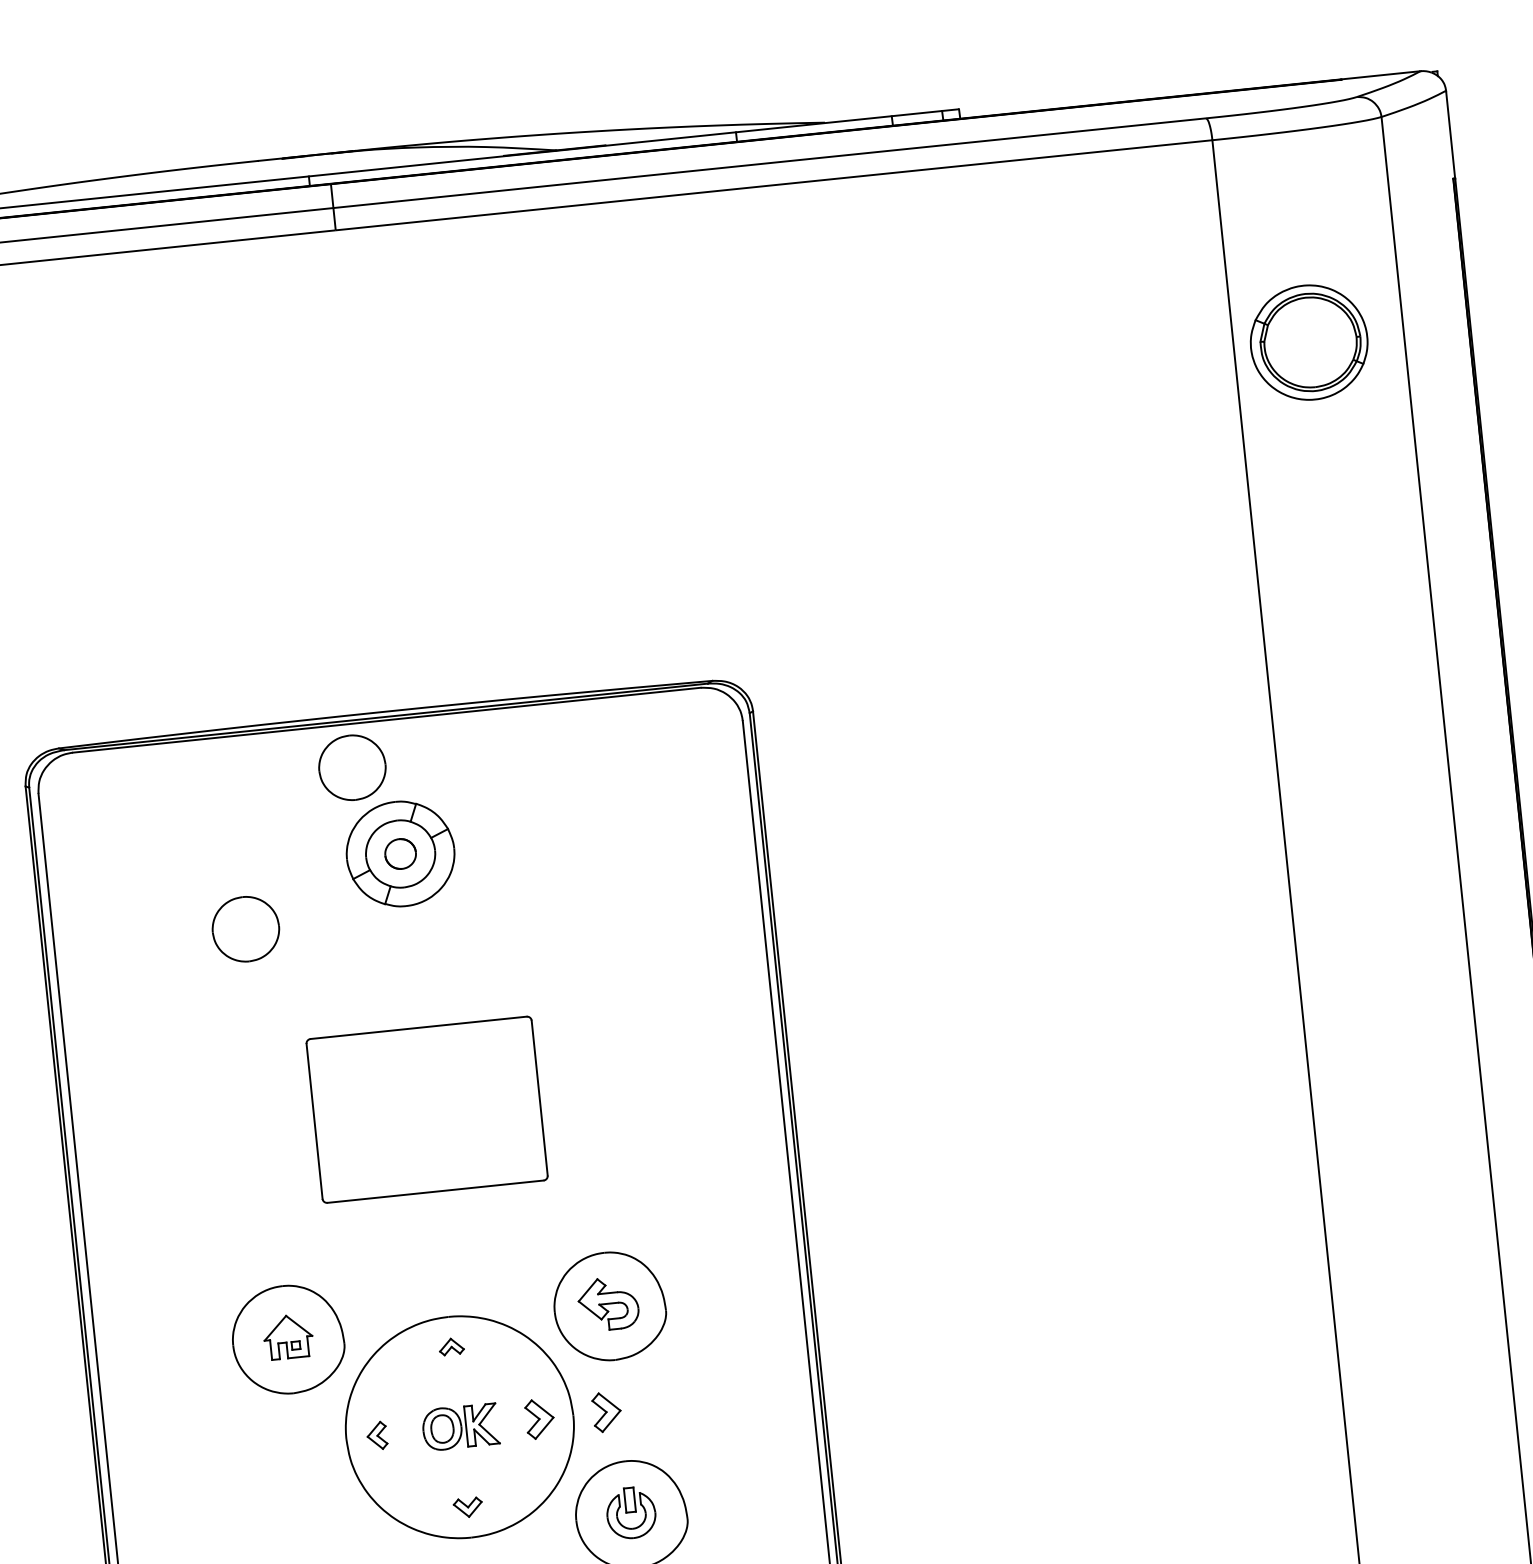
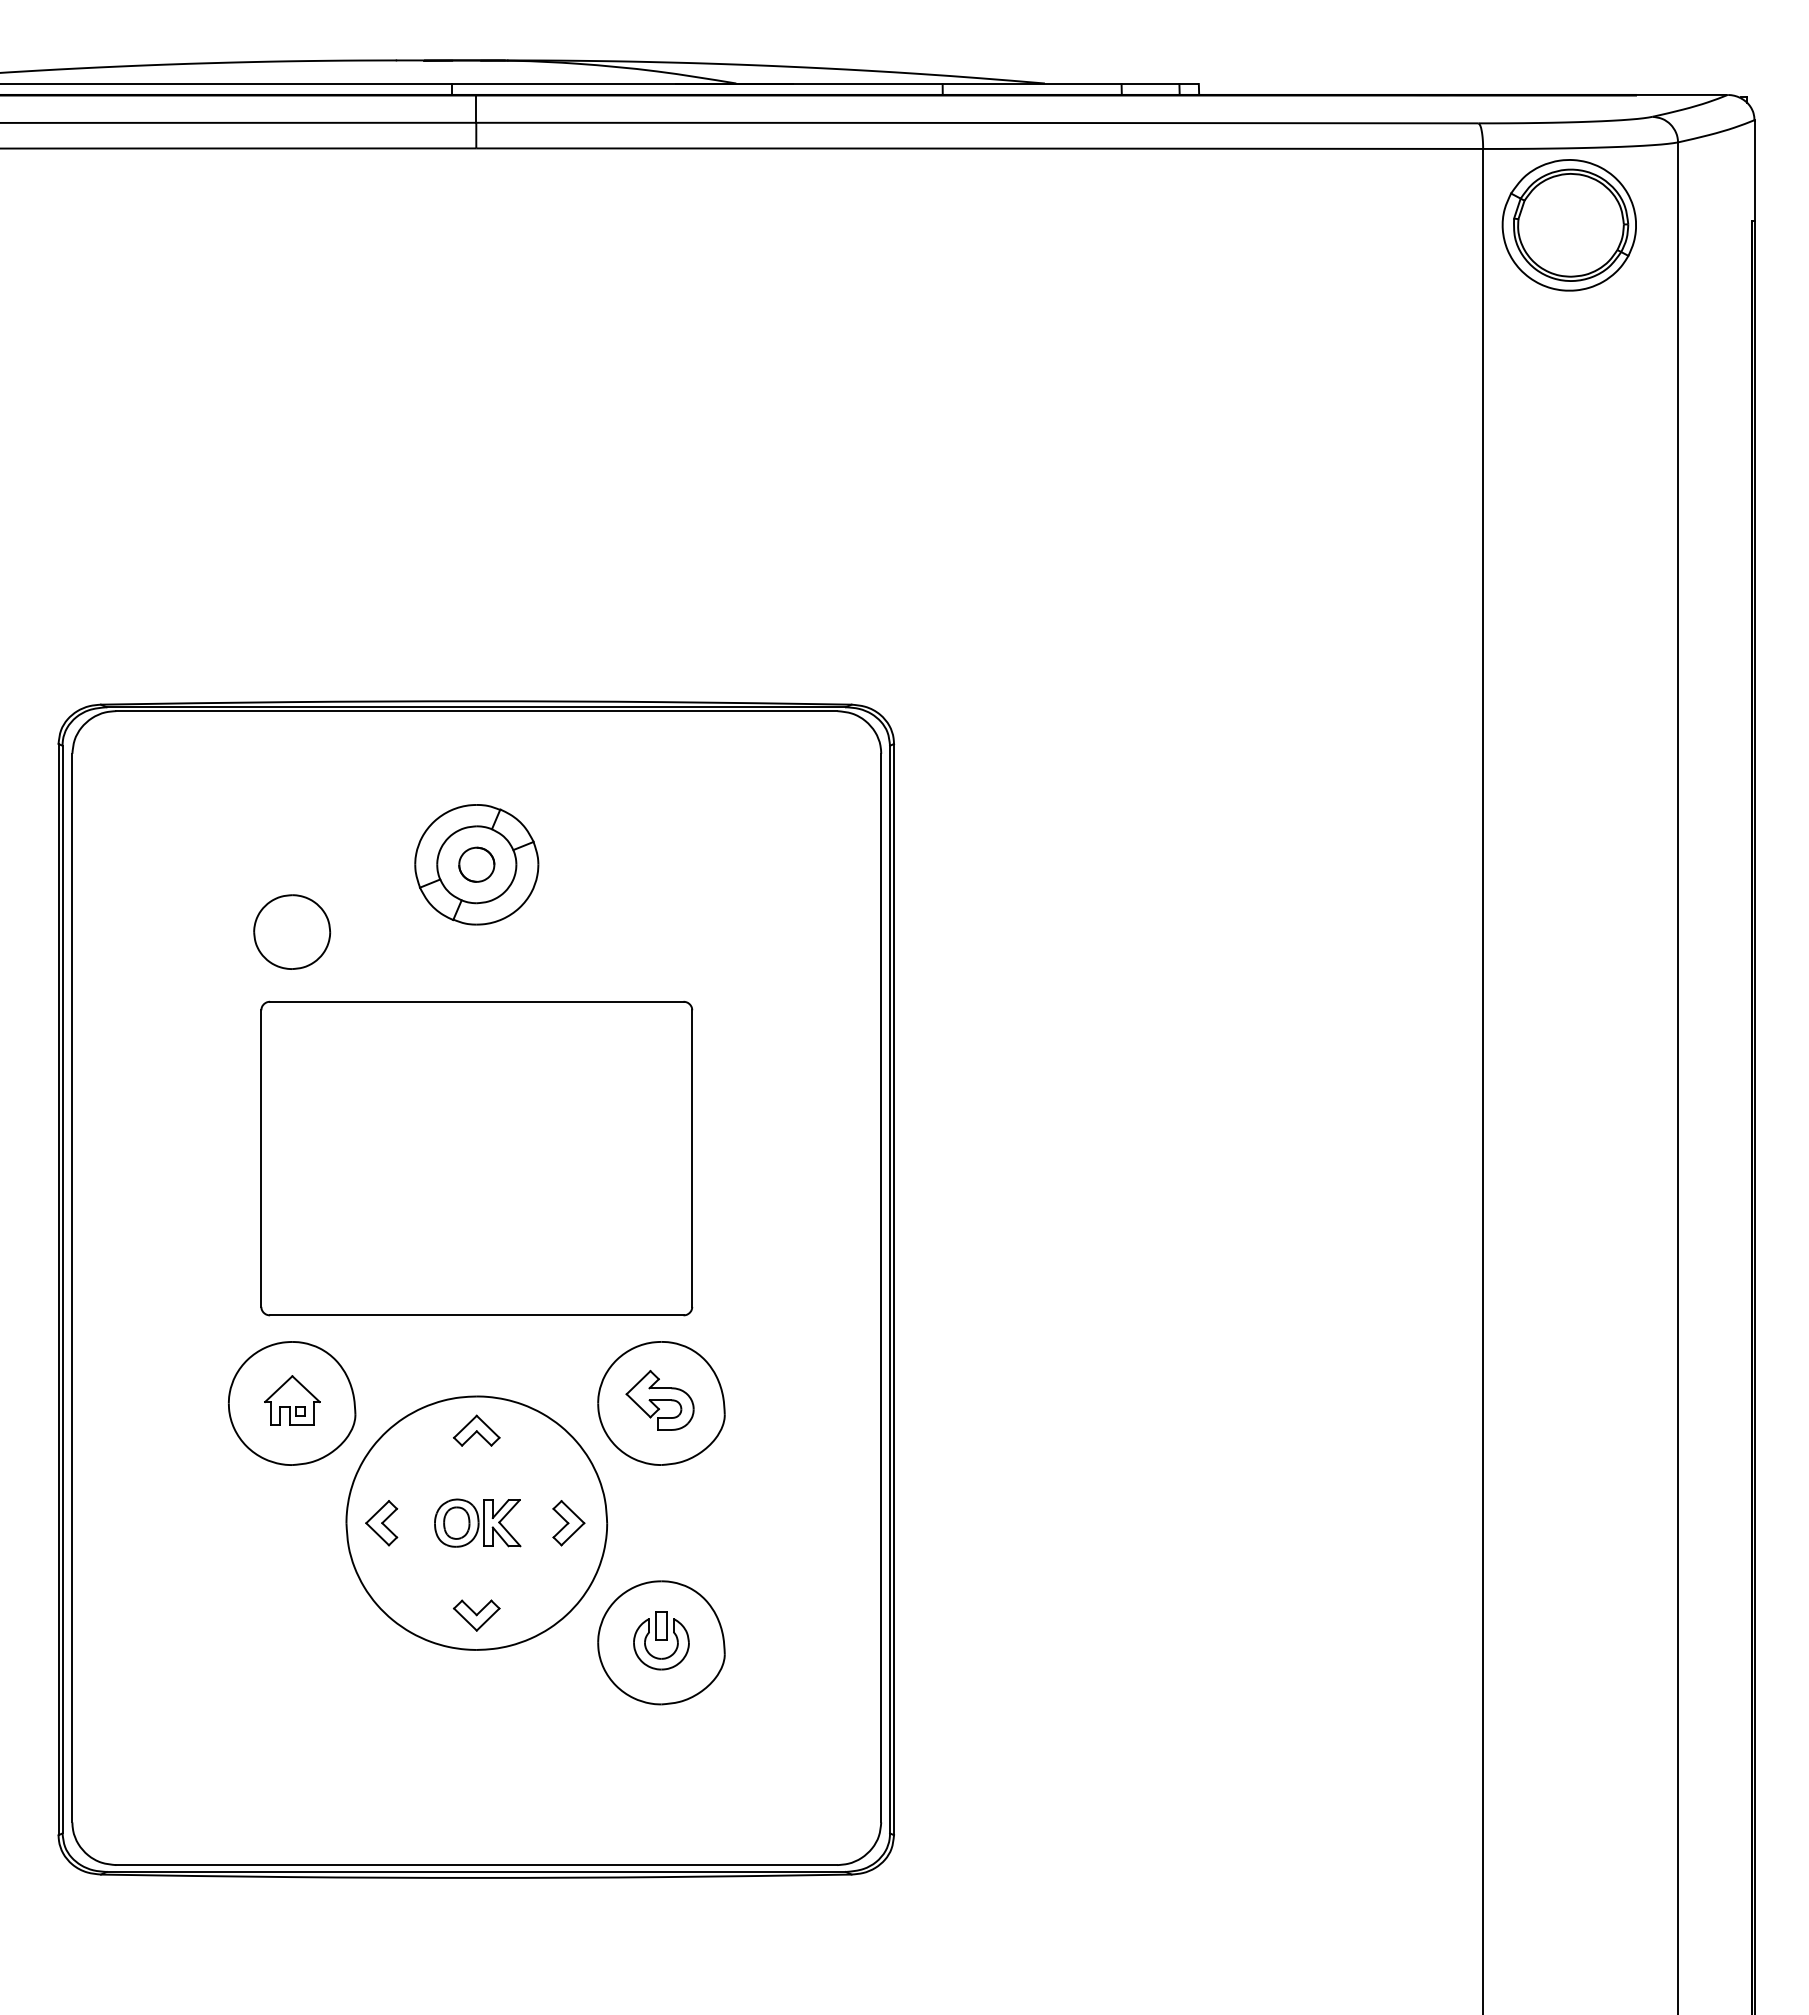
part: (1308, 342) -> (1568, 225), moved
part: (352, 767) -> (432, 760), removed
part: (426, 1109) -> (476, 1158), size x1.67
part: (451, 1346) -> (476, 1430), size x1.67
part: (606, 1412) -> (645, 1523), removed
part: (376, 1436) -> (381, 1523), size x1.43
part: (467, 1507) -> (476, 1615), size x1.43

